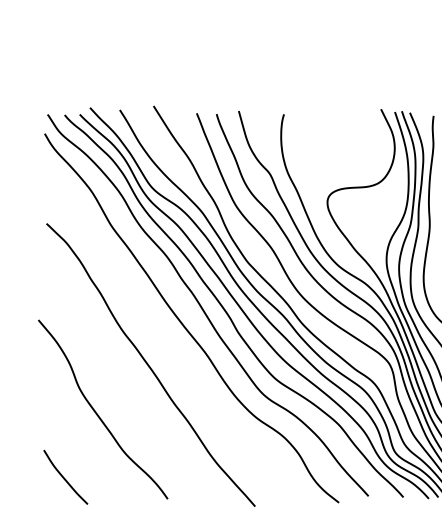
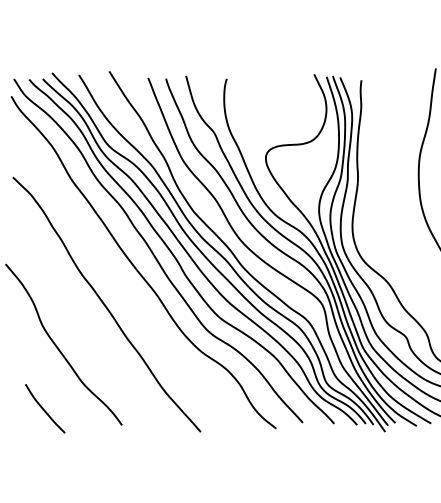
curve: (64, 478) -> (44, 409), moved

